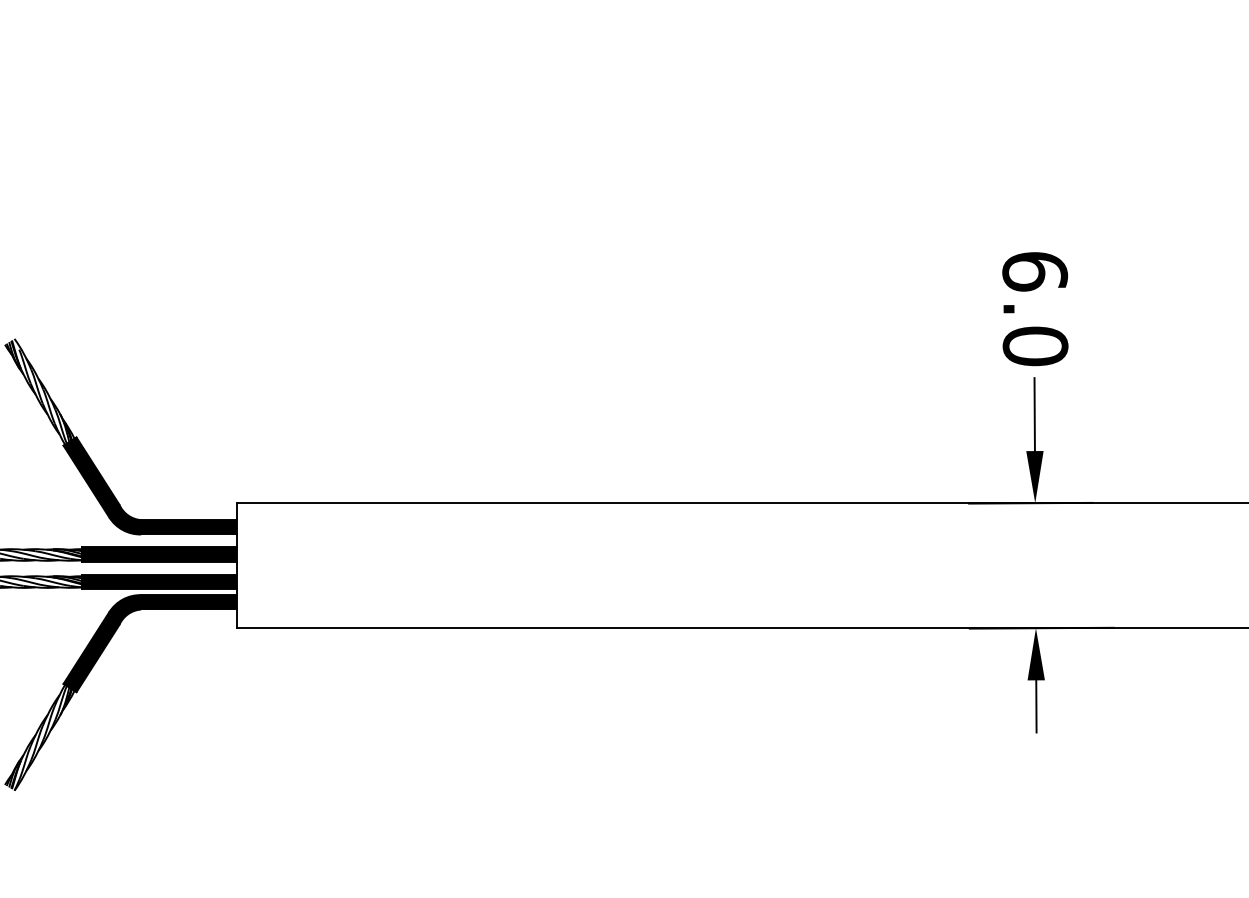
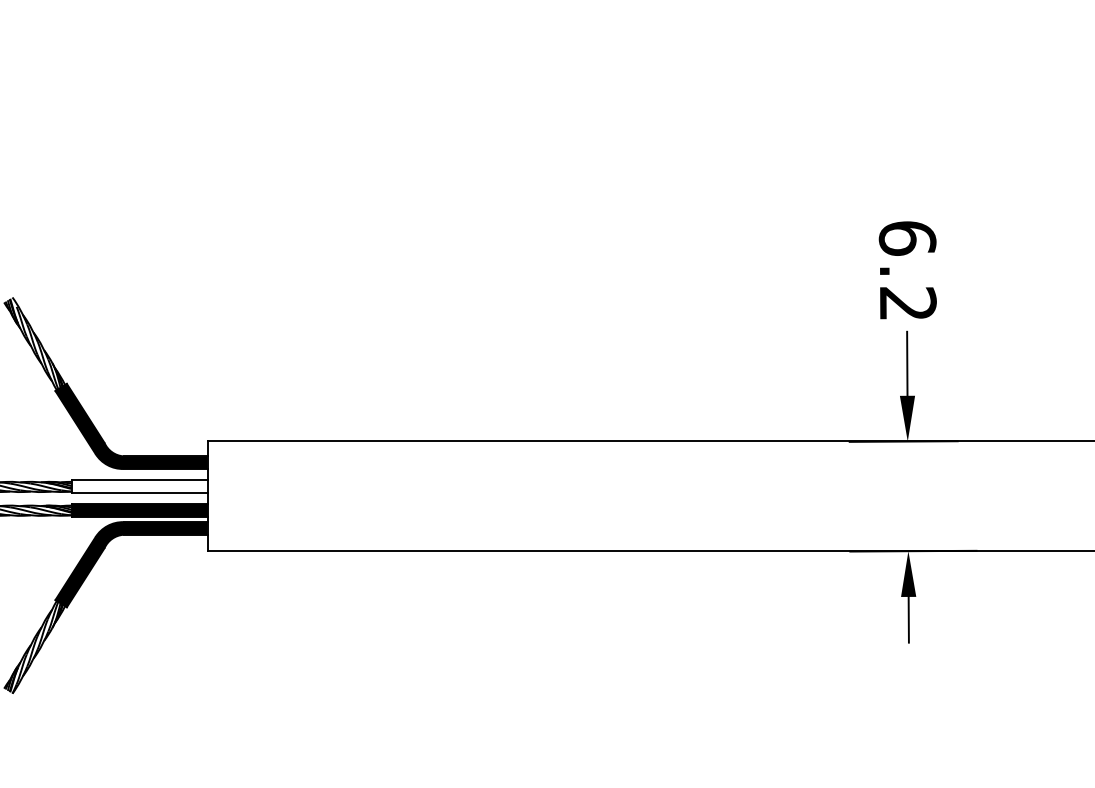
text: (1035, 346) -> (907, 304), 6.0 -> 6.2
fill: (159, 554) -> (139, 486), removed

